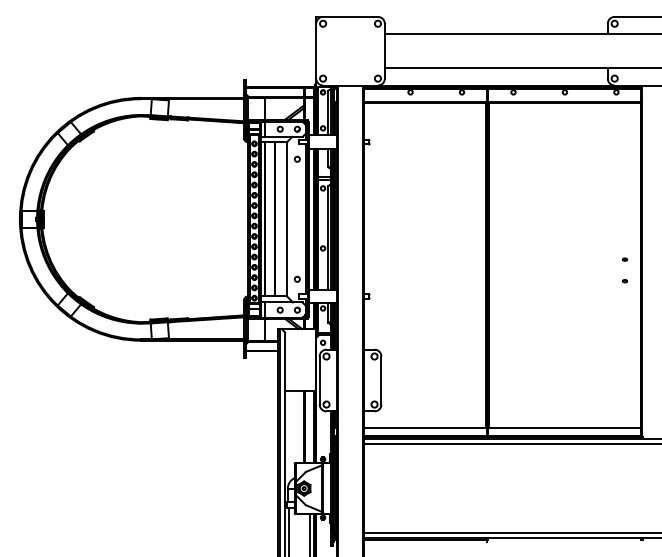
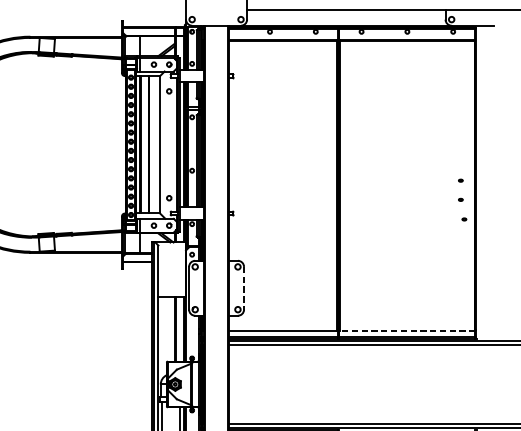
part: (628, 303) -> (463, 219), added
line: (381, 381) -> (244, 289), solid -> dashed
line: (564, 428) -> (407, 330), solid -> dashed

